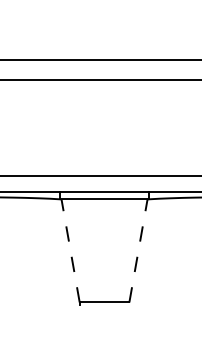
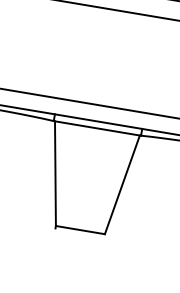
line: (70, 250) -> (55, 173), dashed -> solid
line: (138, 250) -> (122, 184), dashed -> solid

